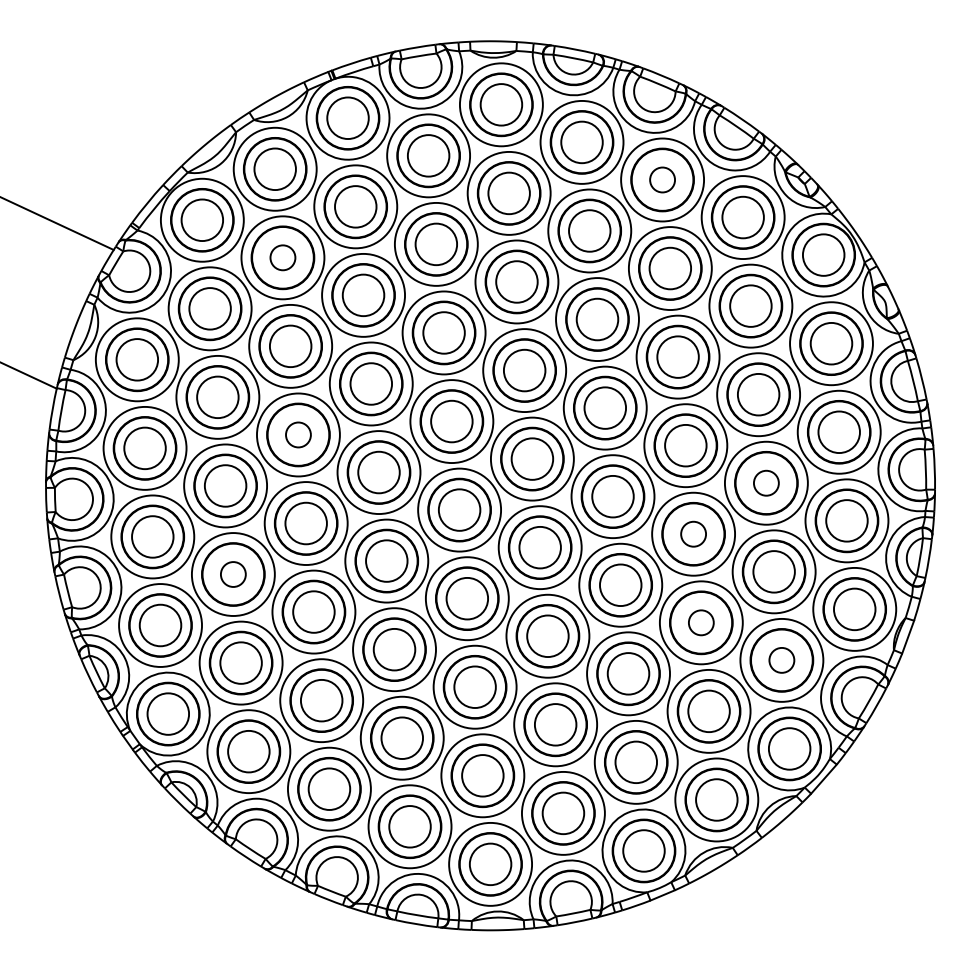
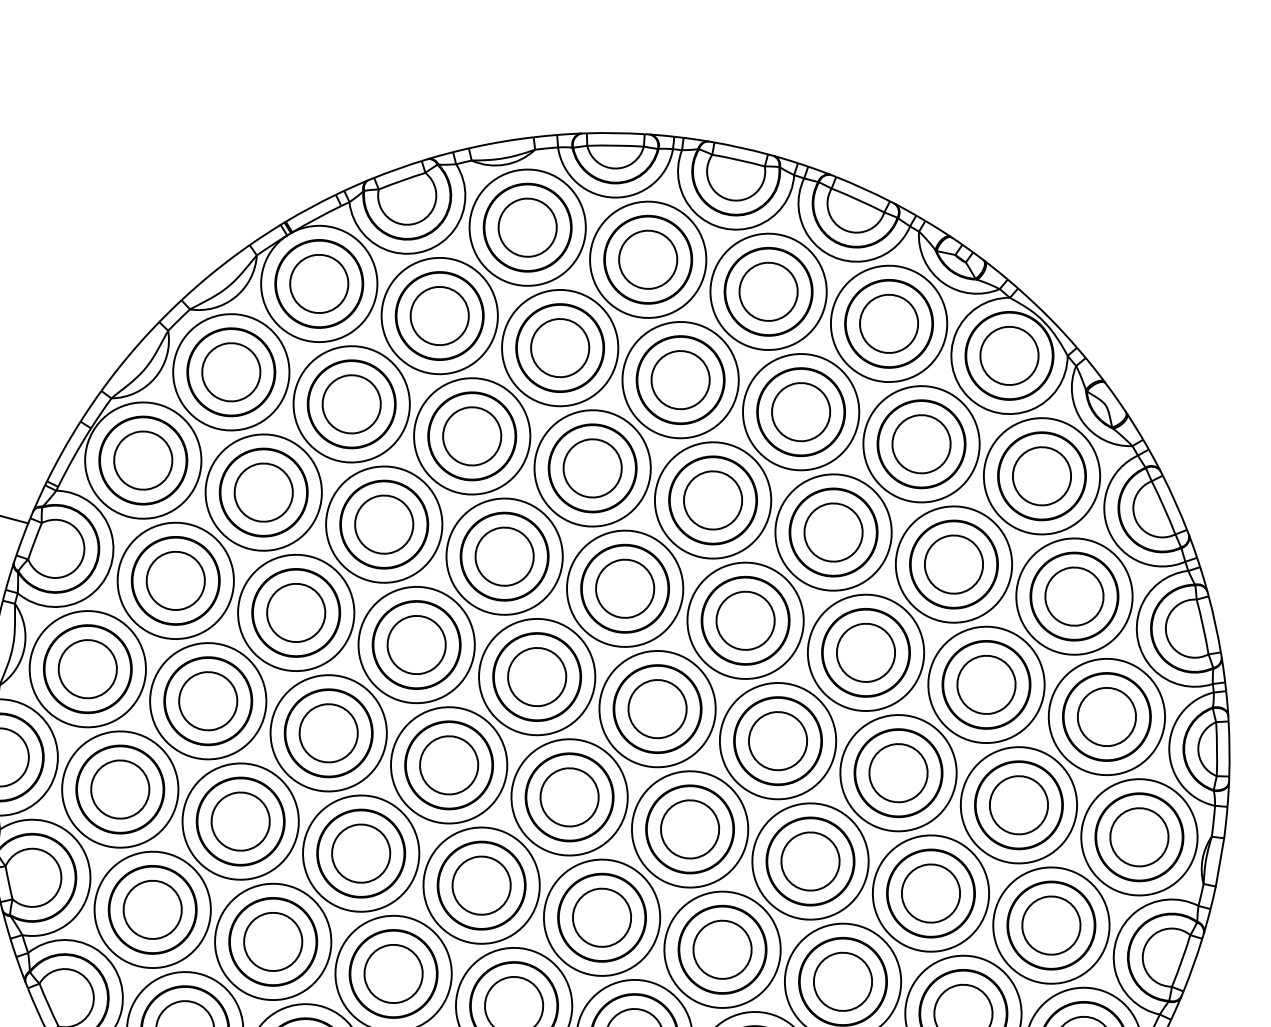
circle: (662, 179) -> (768, 291), size x1.67
circle: (282, 257) -> (263, 492), size x1.67
circle: (298, 434) -> (328, 732), size x1.67
circle: (766, 483) -> (986, 685), size x1.67
circle: (693, 533) -> (898, 772), size x1.67
circle: (233, 574) -> (273, 941), size x1.67
circle: (701, 622) -> (931, 893), size x1.67
circle: (781, 660) -> (1050, 925), size x1.67

